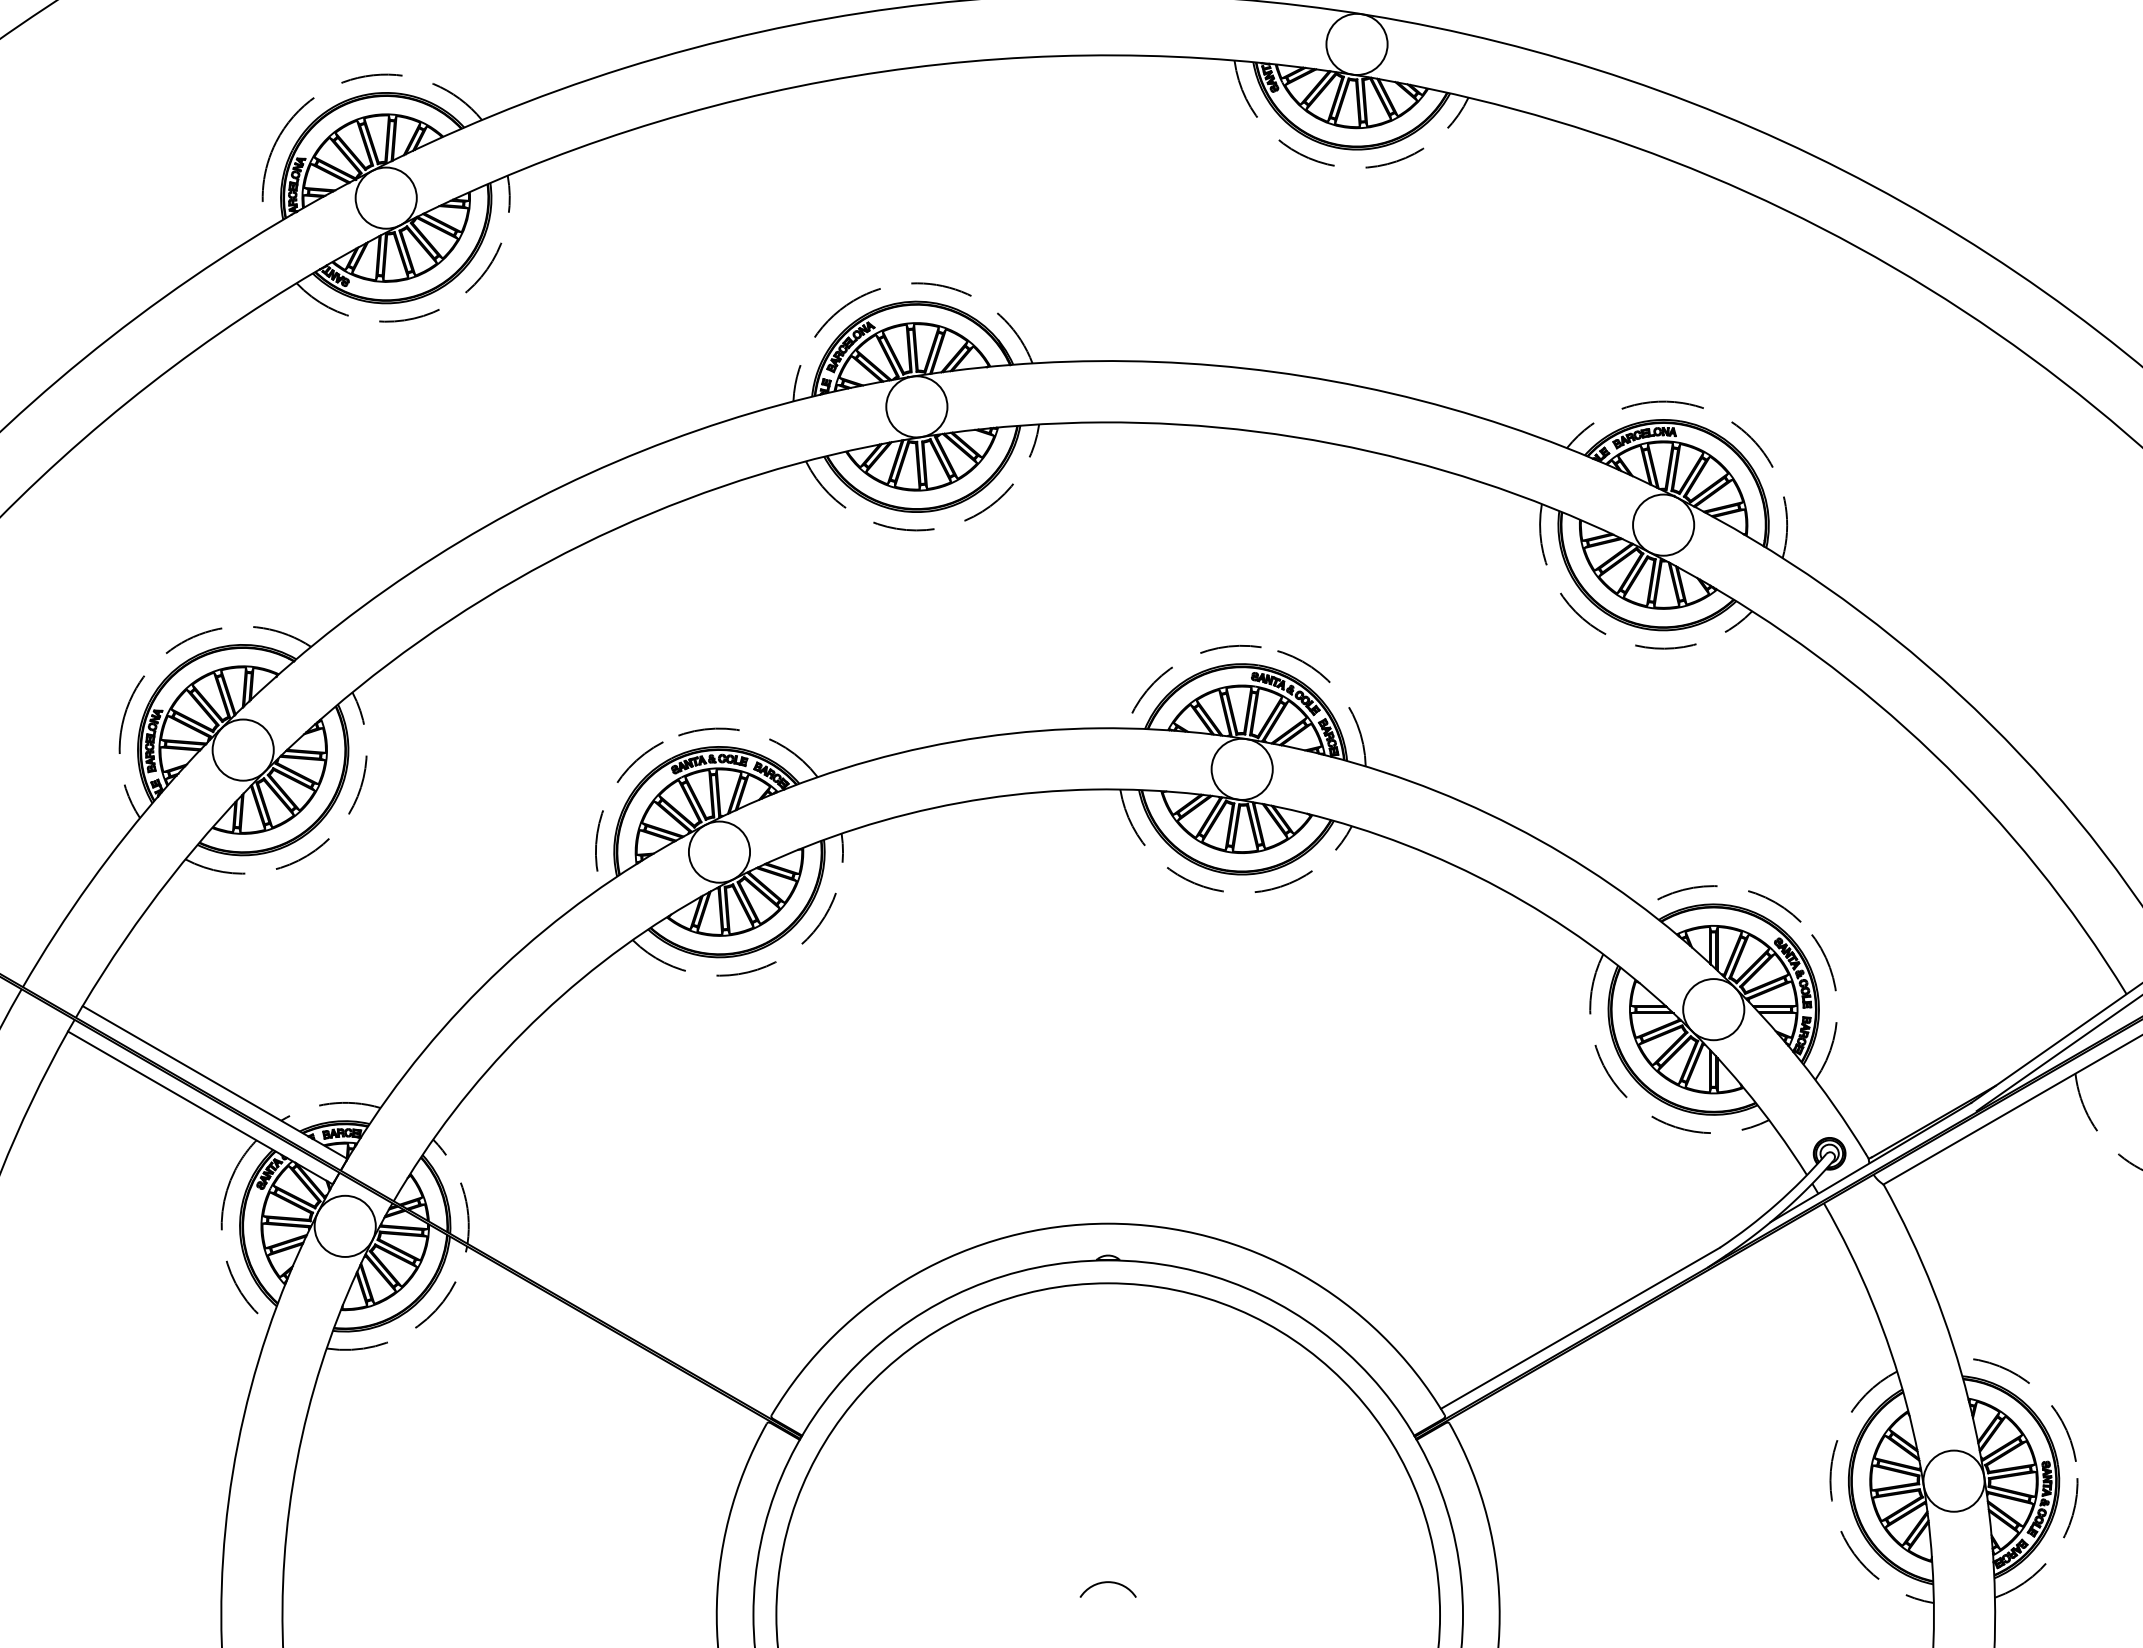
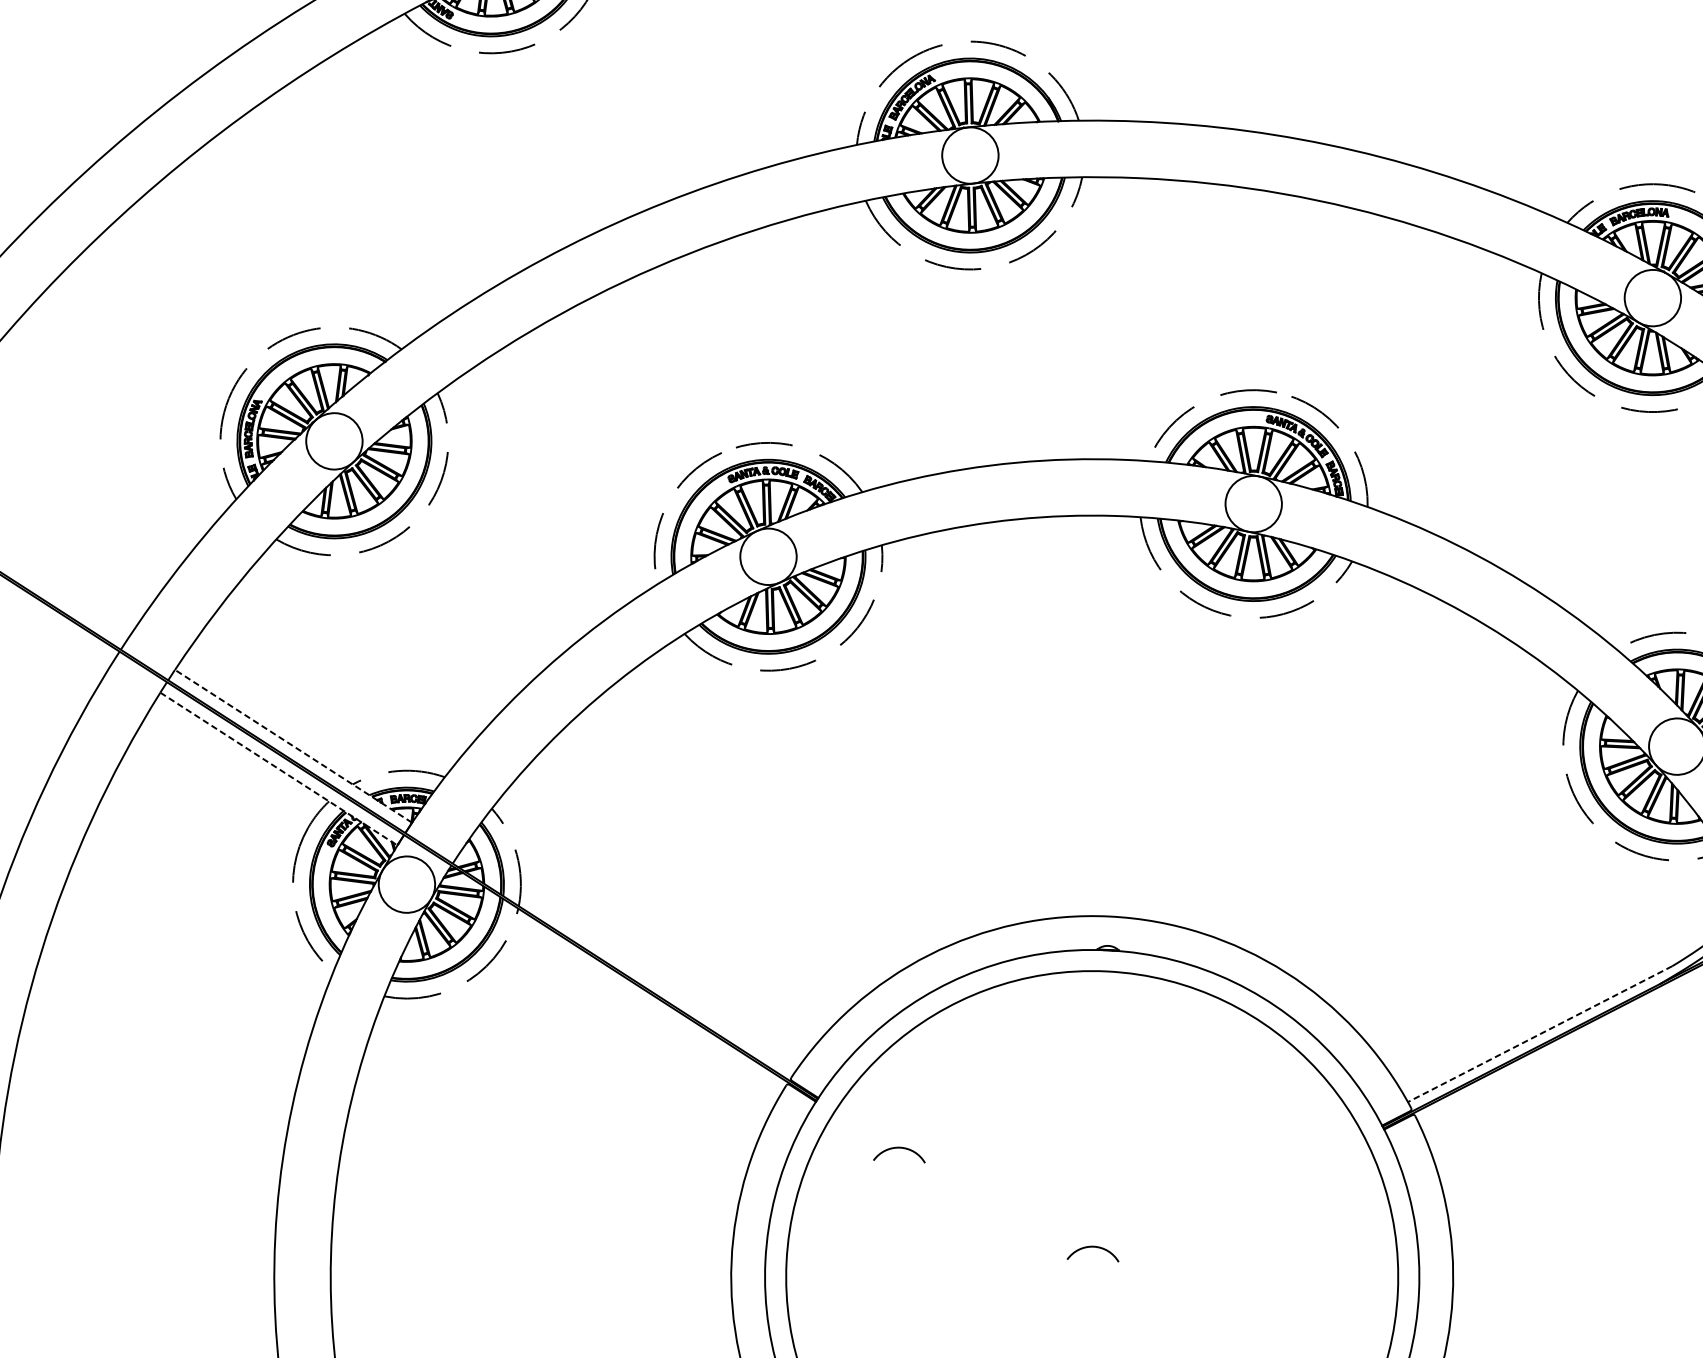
line: (215, 1082) -> (293, 746), solid -> dashed
line: (200, 1107) -> (278, 768), solid -> dashed
line: (1579, 1328) -> (1539, 1034), solid -> dashed
arc: (891, 1486) -> (898, 1148), added

